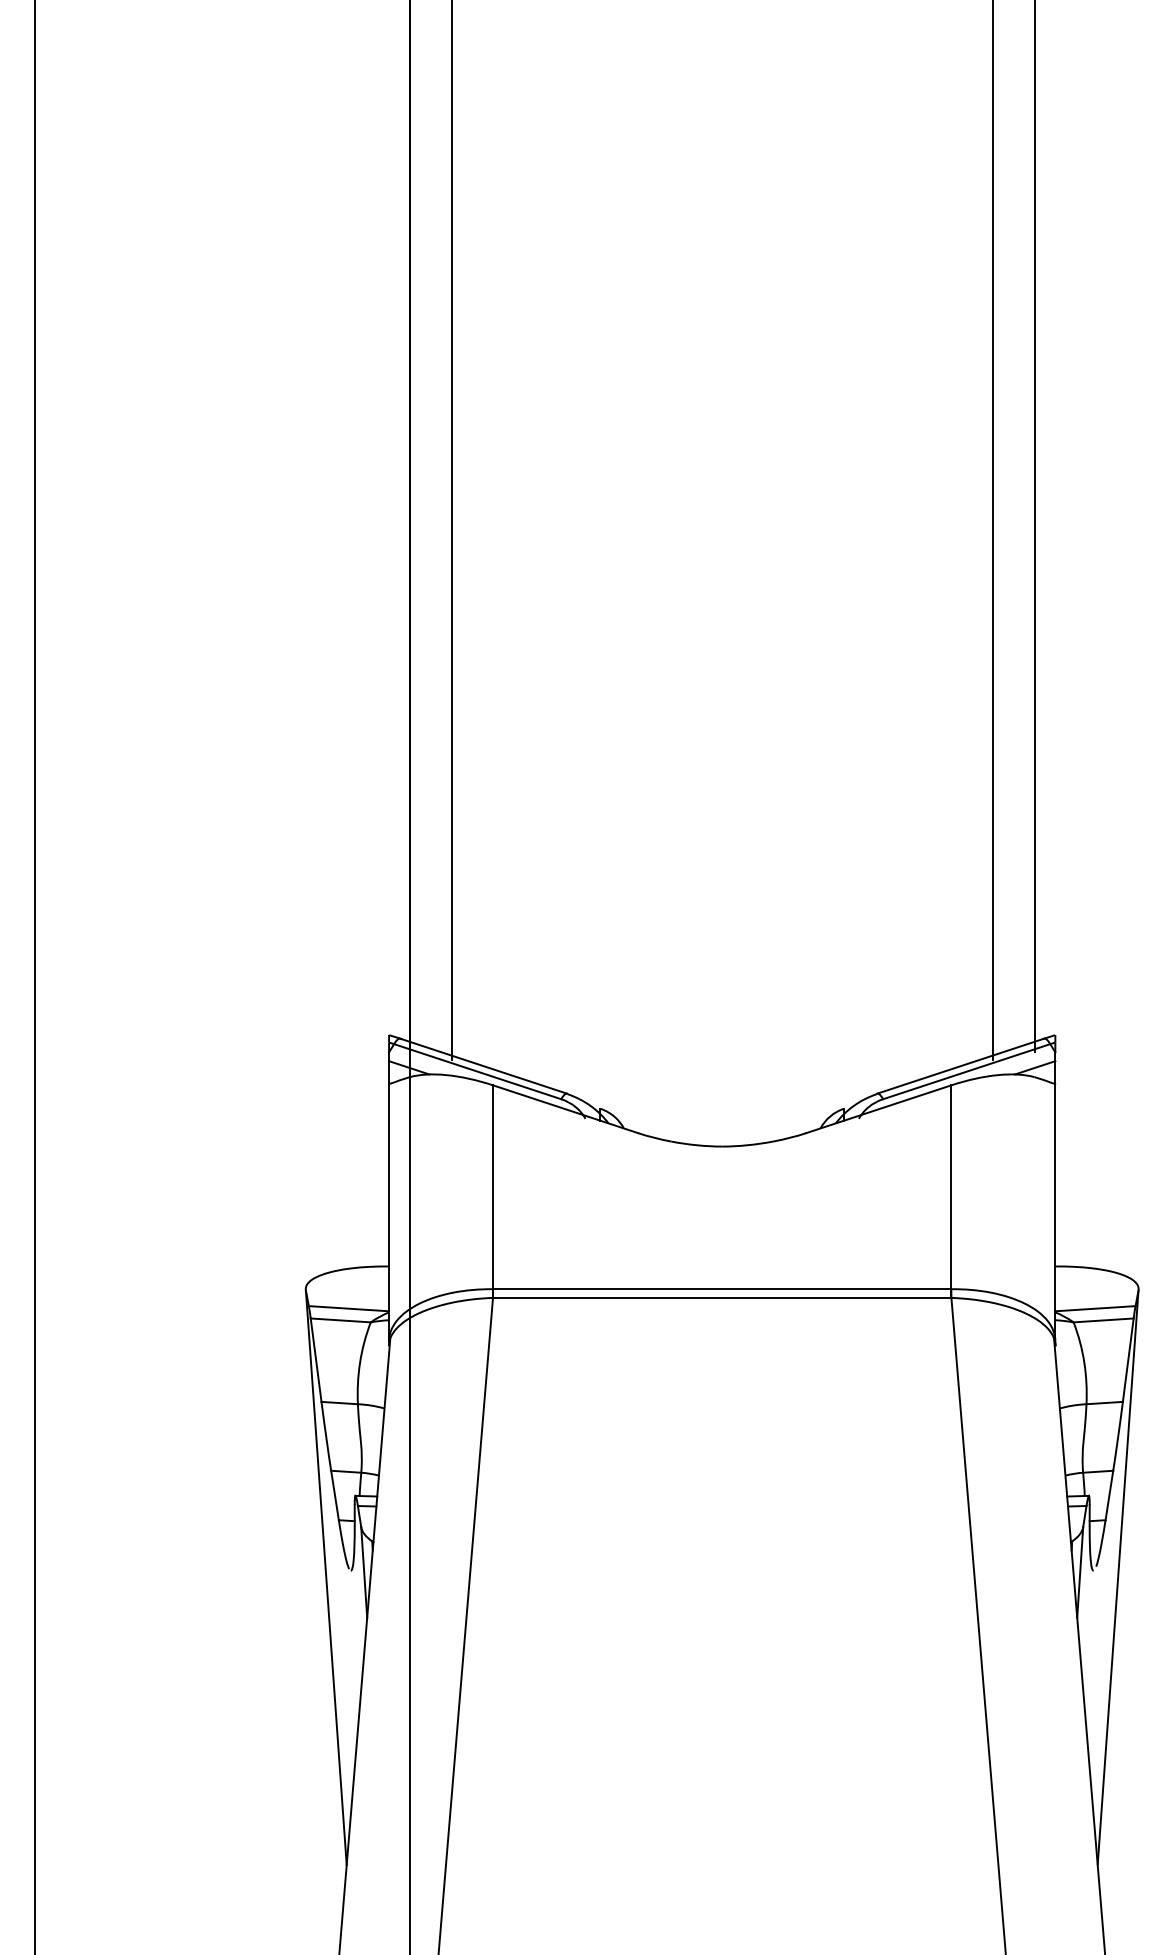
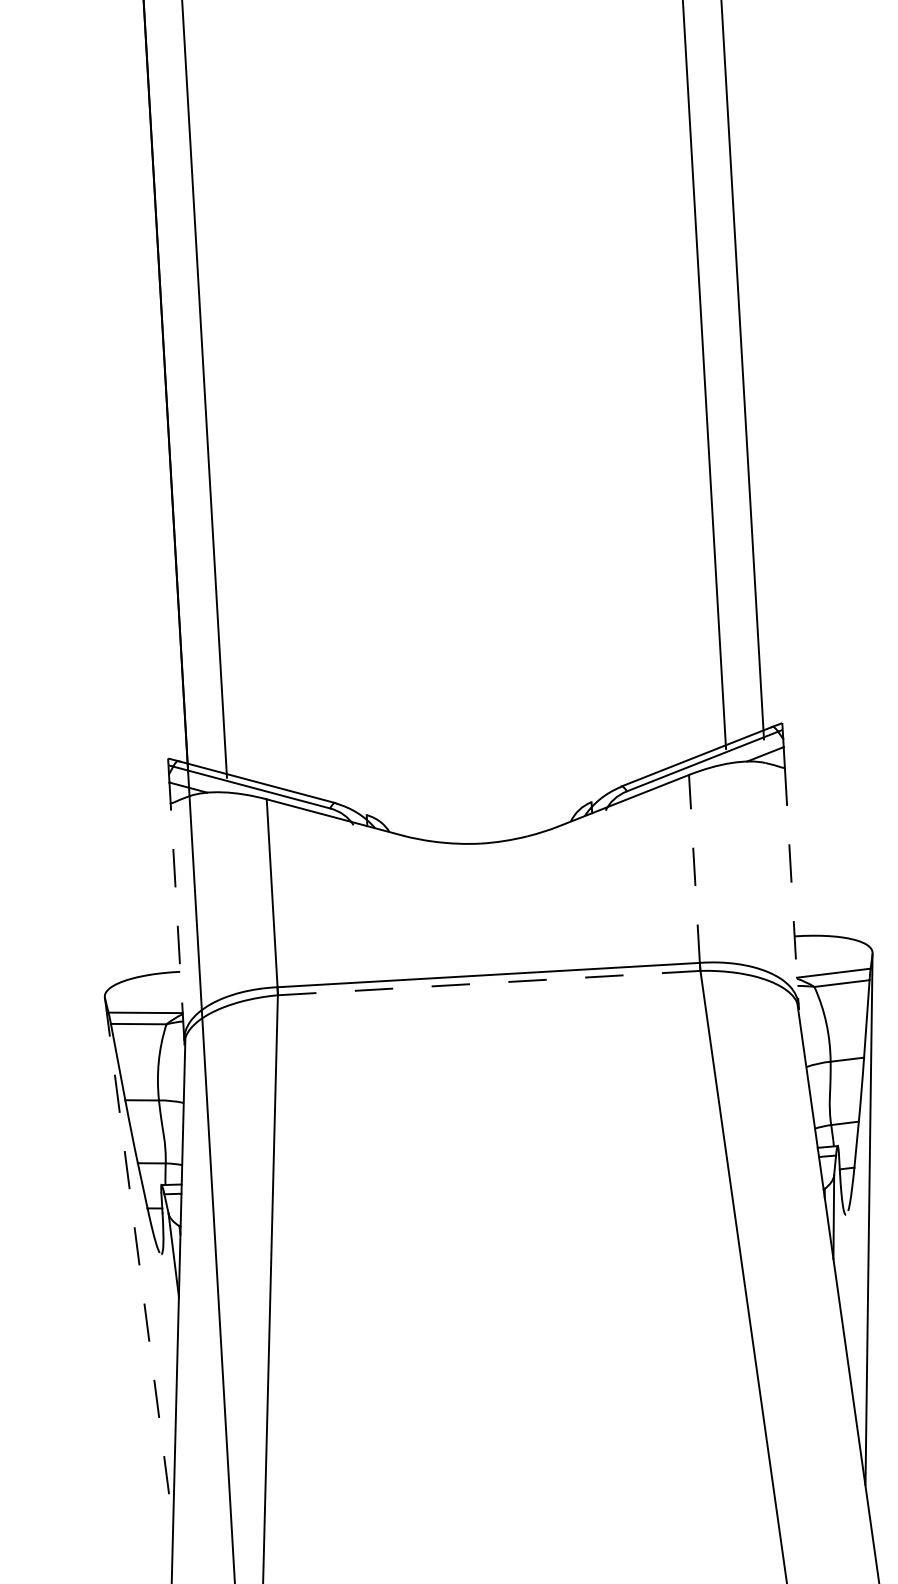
line: (951, 1187) -> (694, 869), solid -> dashed
line: (389, 1211) -> (177, 921), solid -> dashed
line: (1055, 1212) -> (791, 886), solid -> dashed
line: (721, 1297) -> (488, 982), solid -> dashed
line: (326, 1577) -> (139, 1261), solid -> dashed

